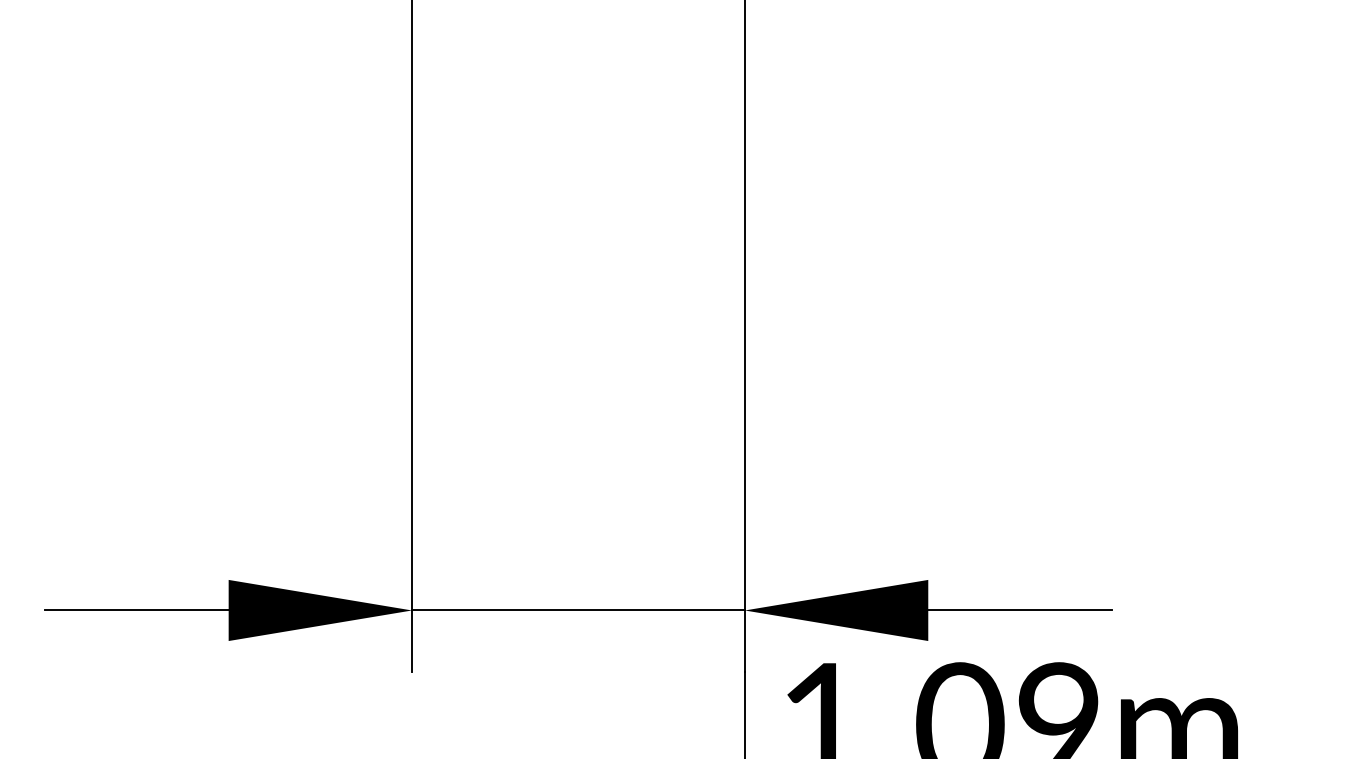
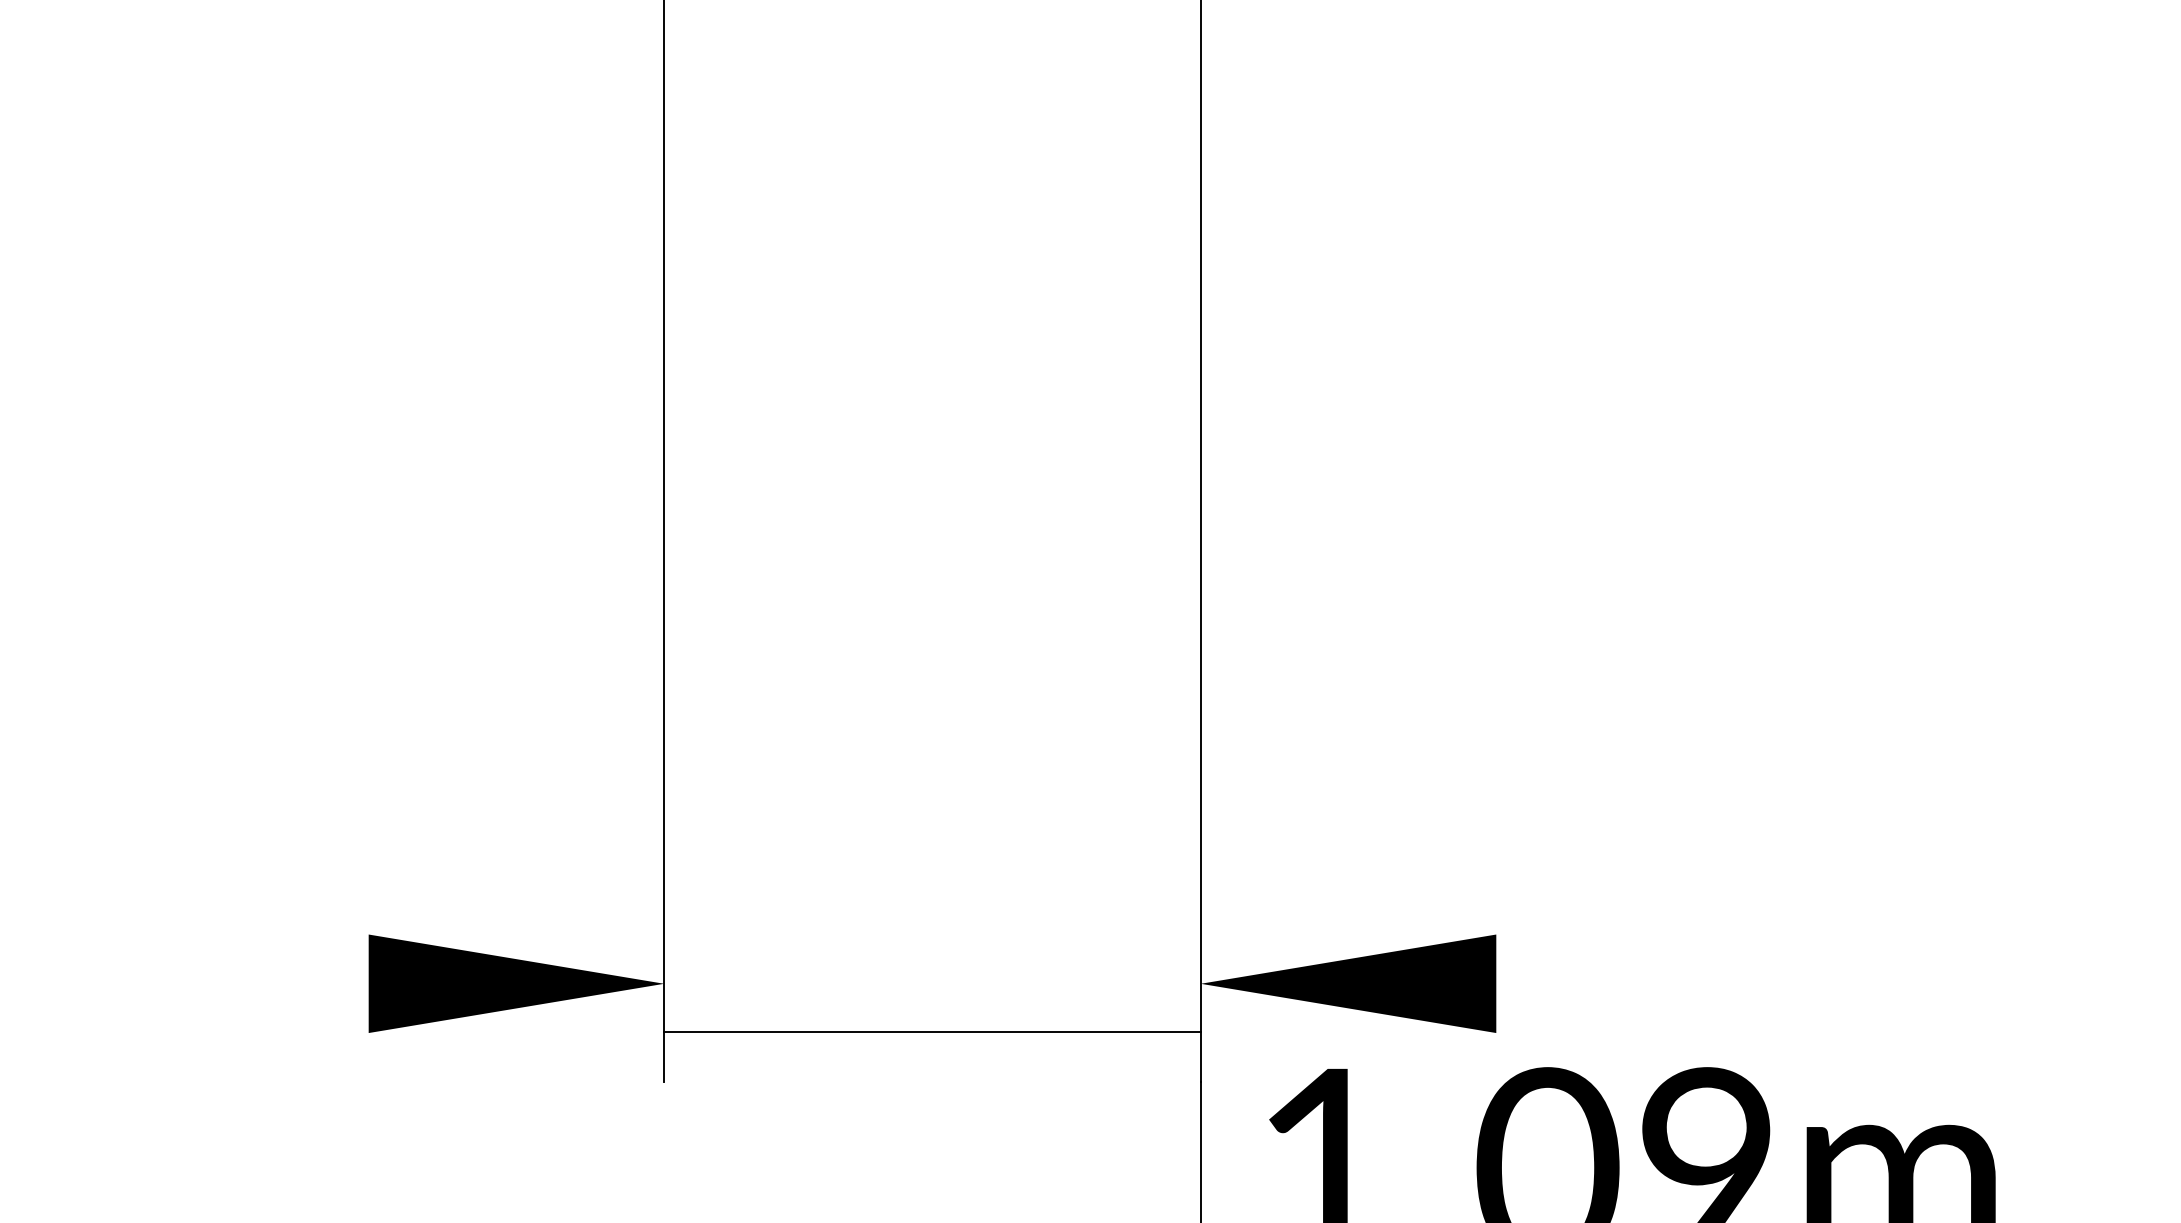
line: (136, 610) -> (220, 983), removed
line: (578, 610) -> (932, 1032), moved
line: (1019, 610) -> (1643, 983), removed

